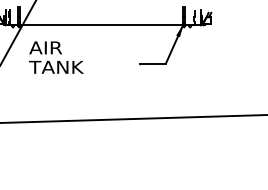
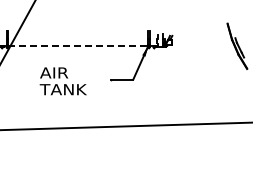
line: (102, 24) -> (78, 45), solid -> dashed
text: (55, 57) -> (62, 81), moved

